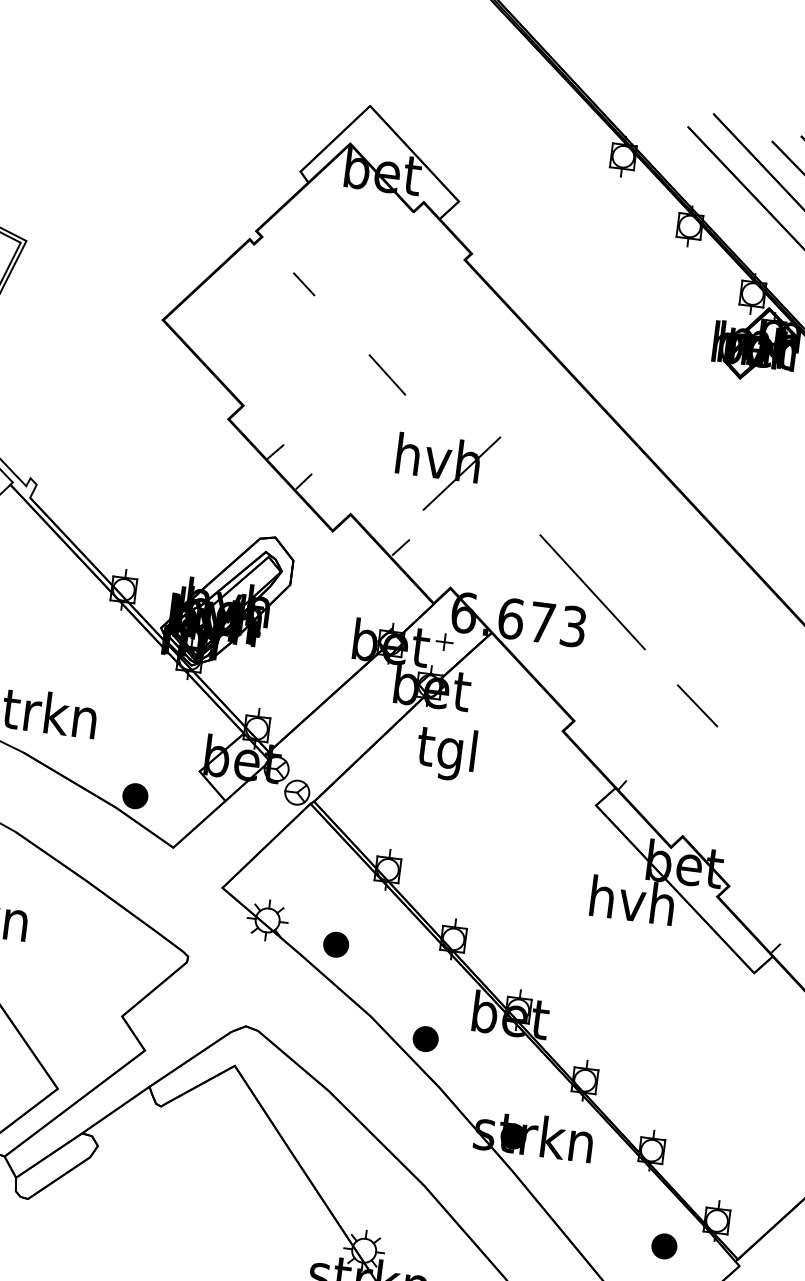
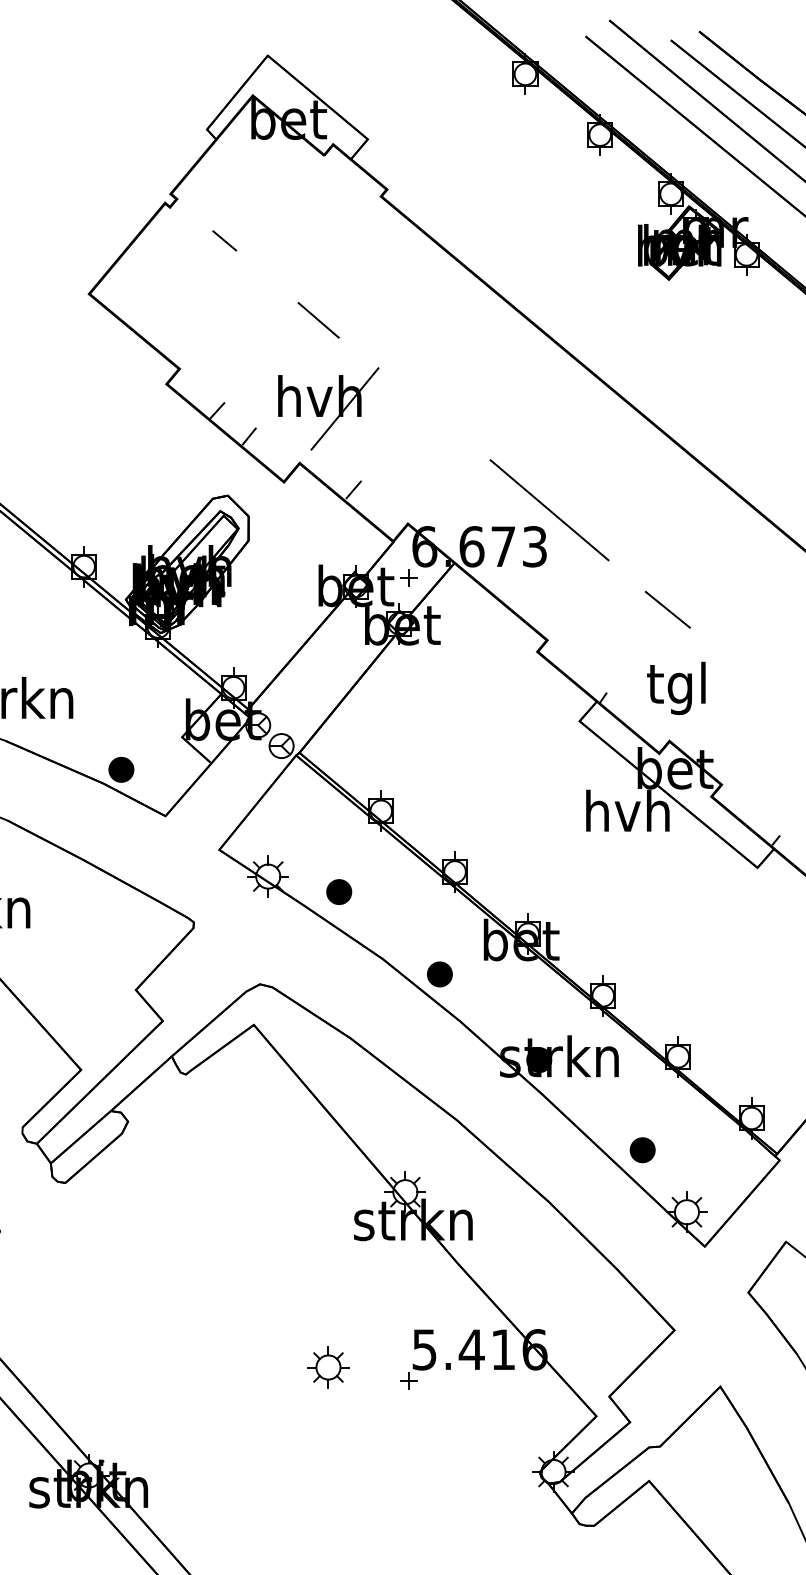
part: (445, 471) -> (328, 408), moved
text: (446, 752) -> (676, 687), moved
part: (664, 1246) -> (642, 1150), moved

